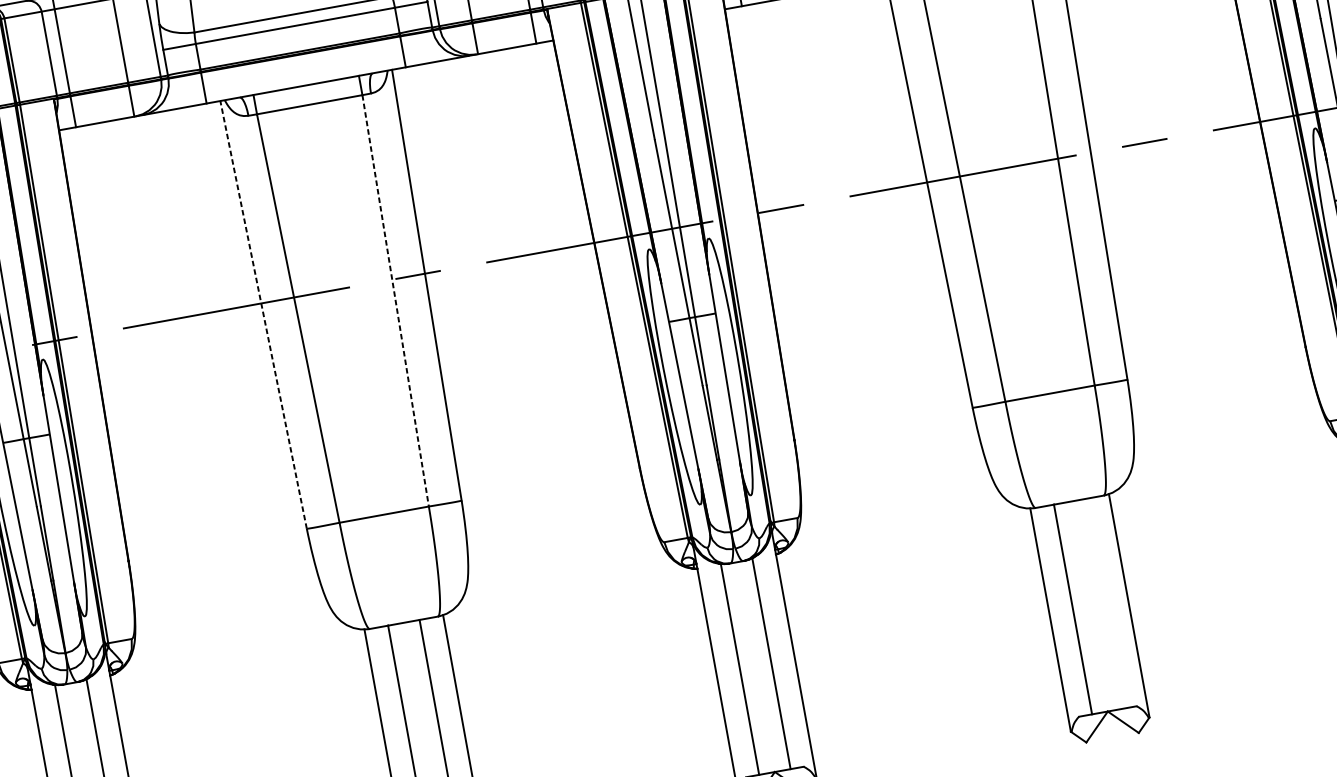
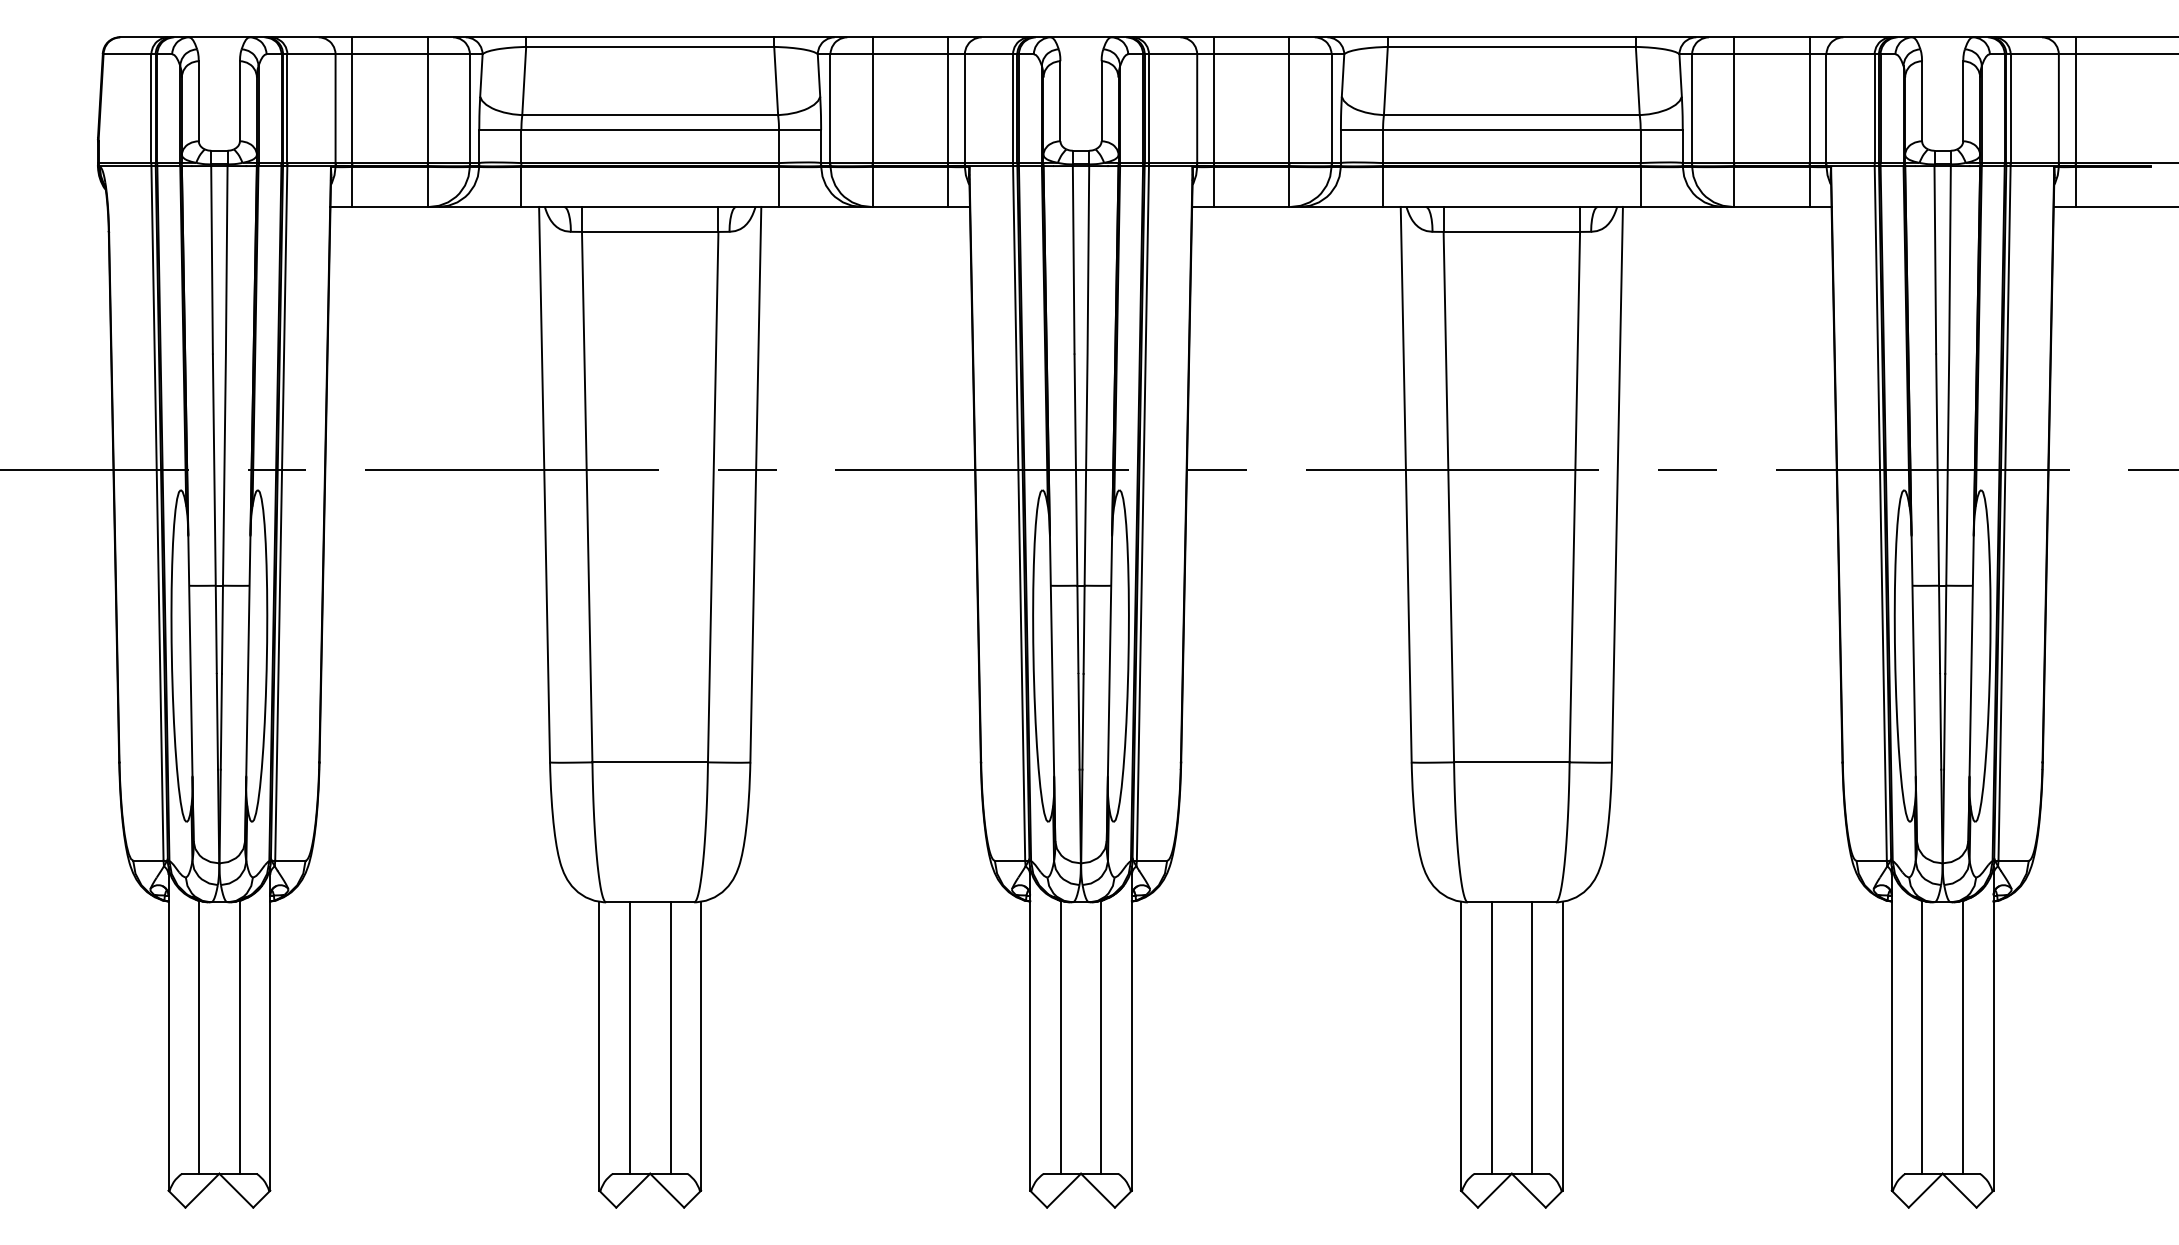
line: (395, 301) -> (713, 497), dashed -> solid
line: (263, 314) -> (544, 484), dashed -> solid
line: (1104, 603) -> (1532, 1037), added

